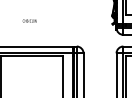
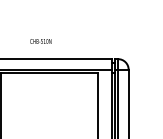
text: (29, 20) -> (40, 40), moved

